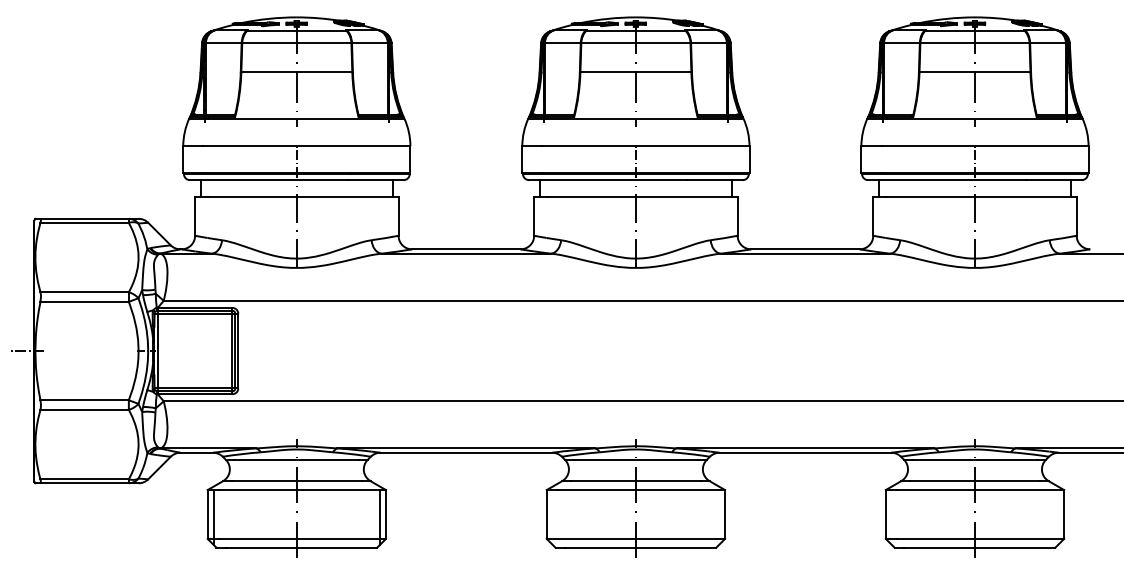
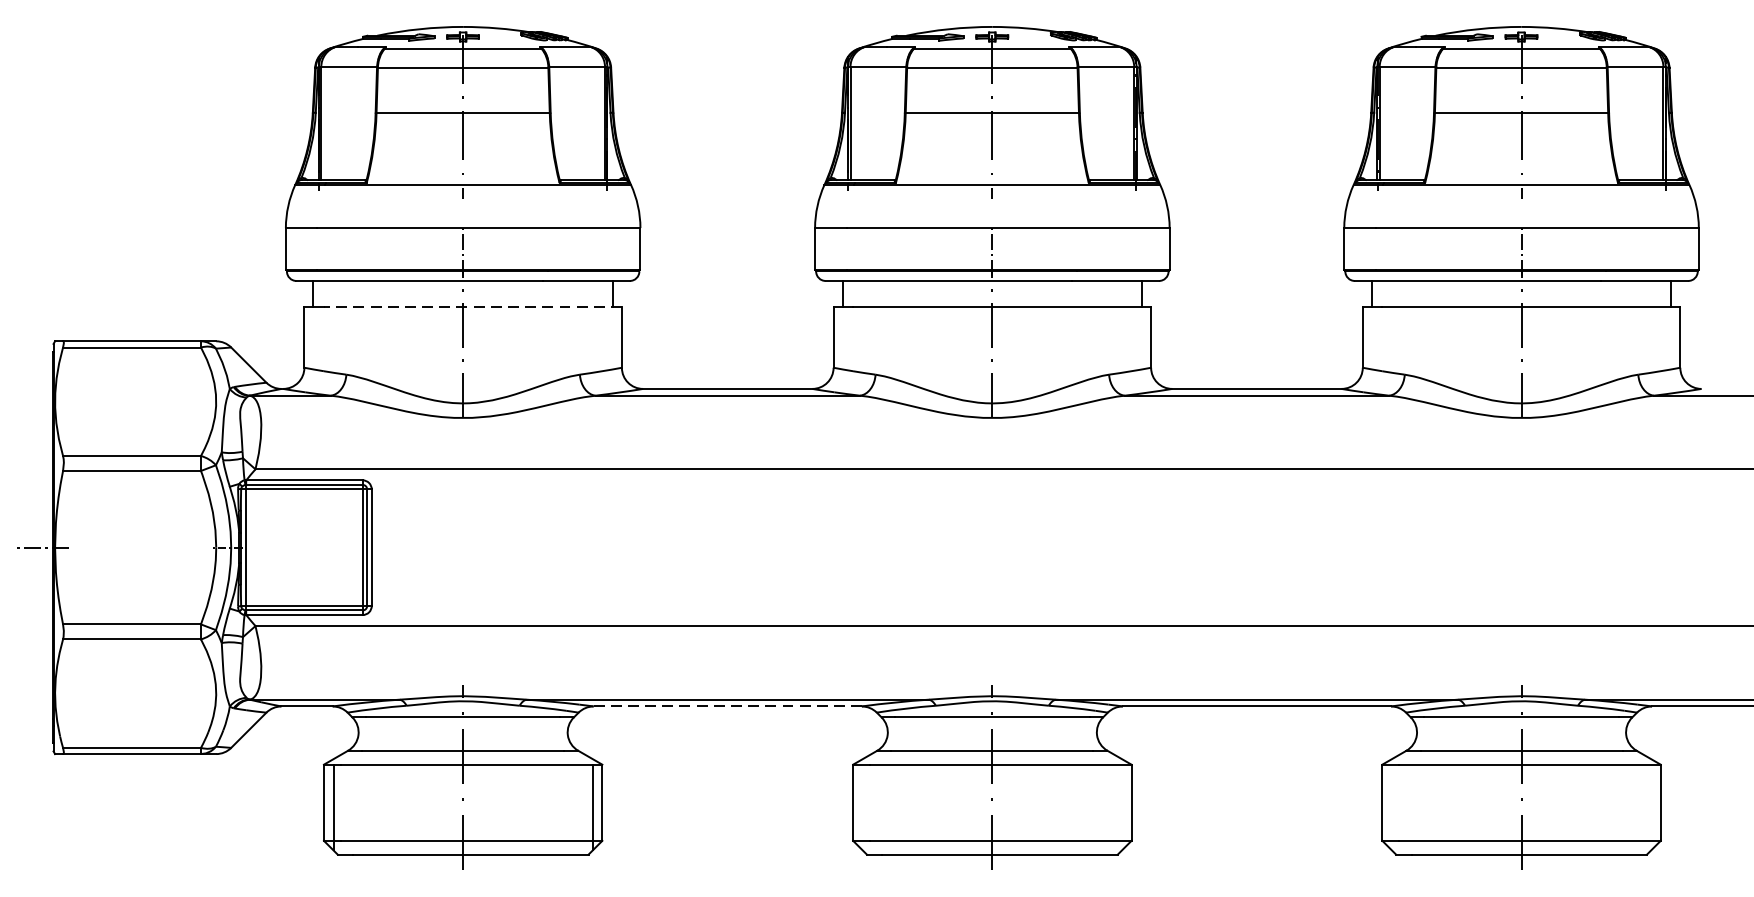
line: (302, 197) -> (471, 308), solid -> dashed
line: (466, 452) -> (727, 706), solid -> dashed

